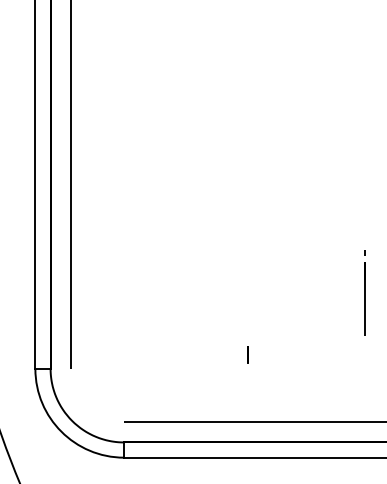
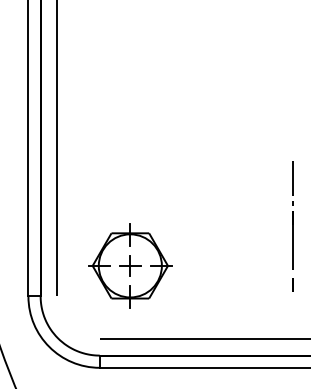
line: (365, 220) -> (293, 177), added
part: (162, 330) -> (130, 265), added
line: (247, 353) -> (292, 284), moved

